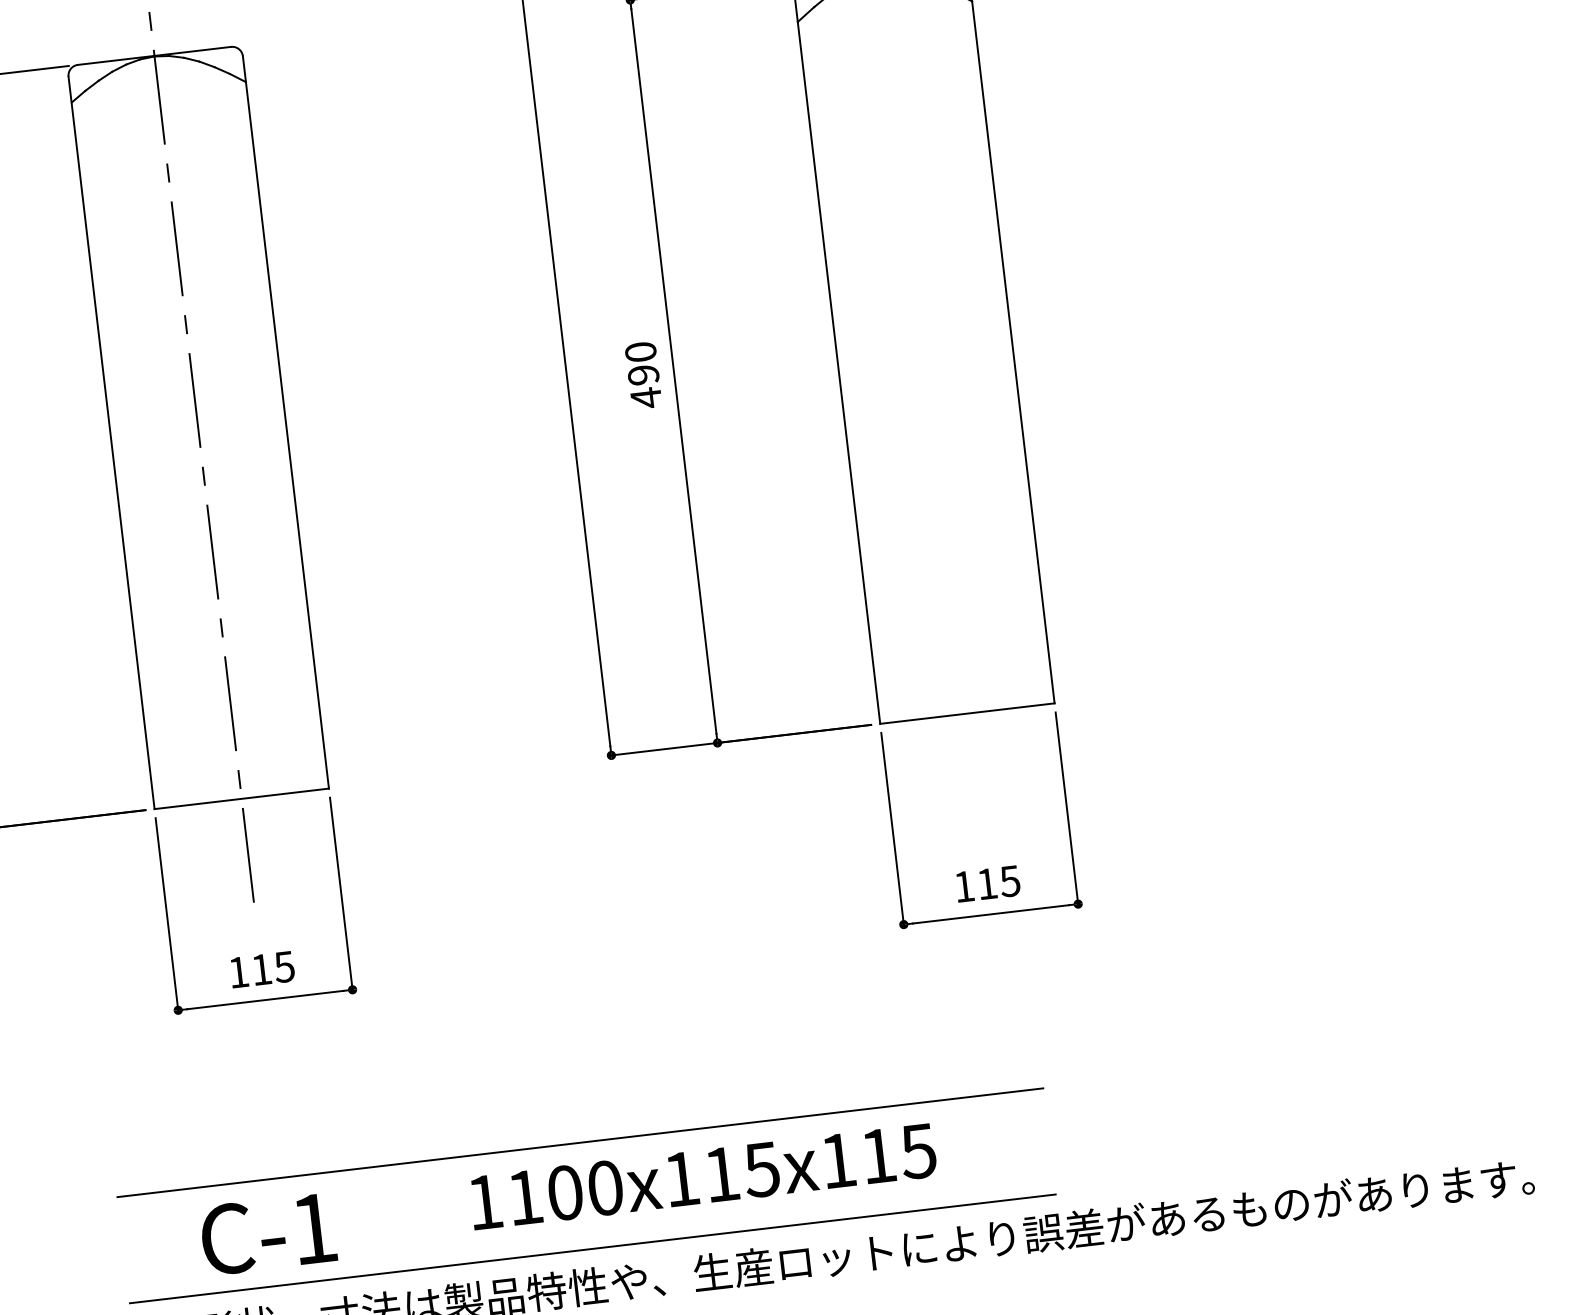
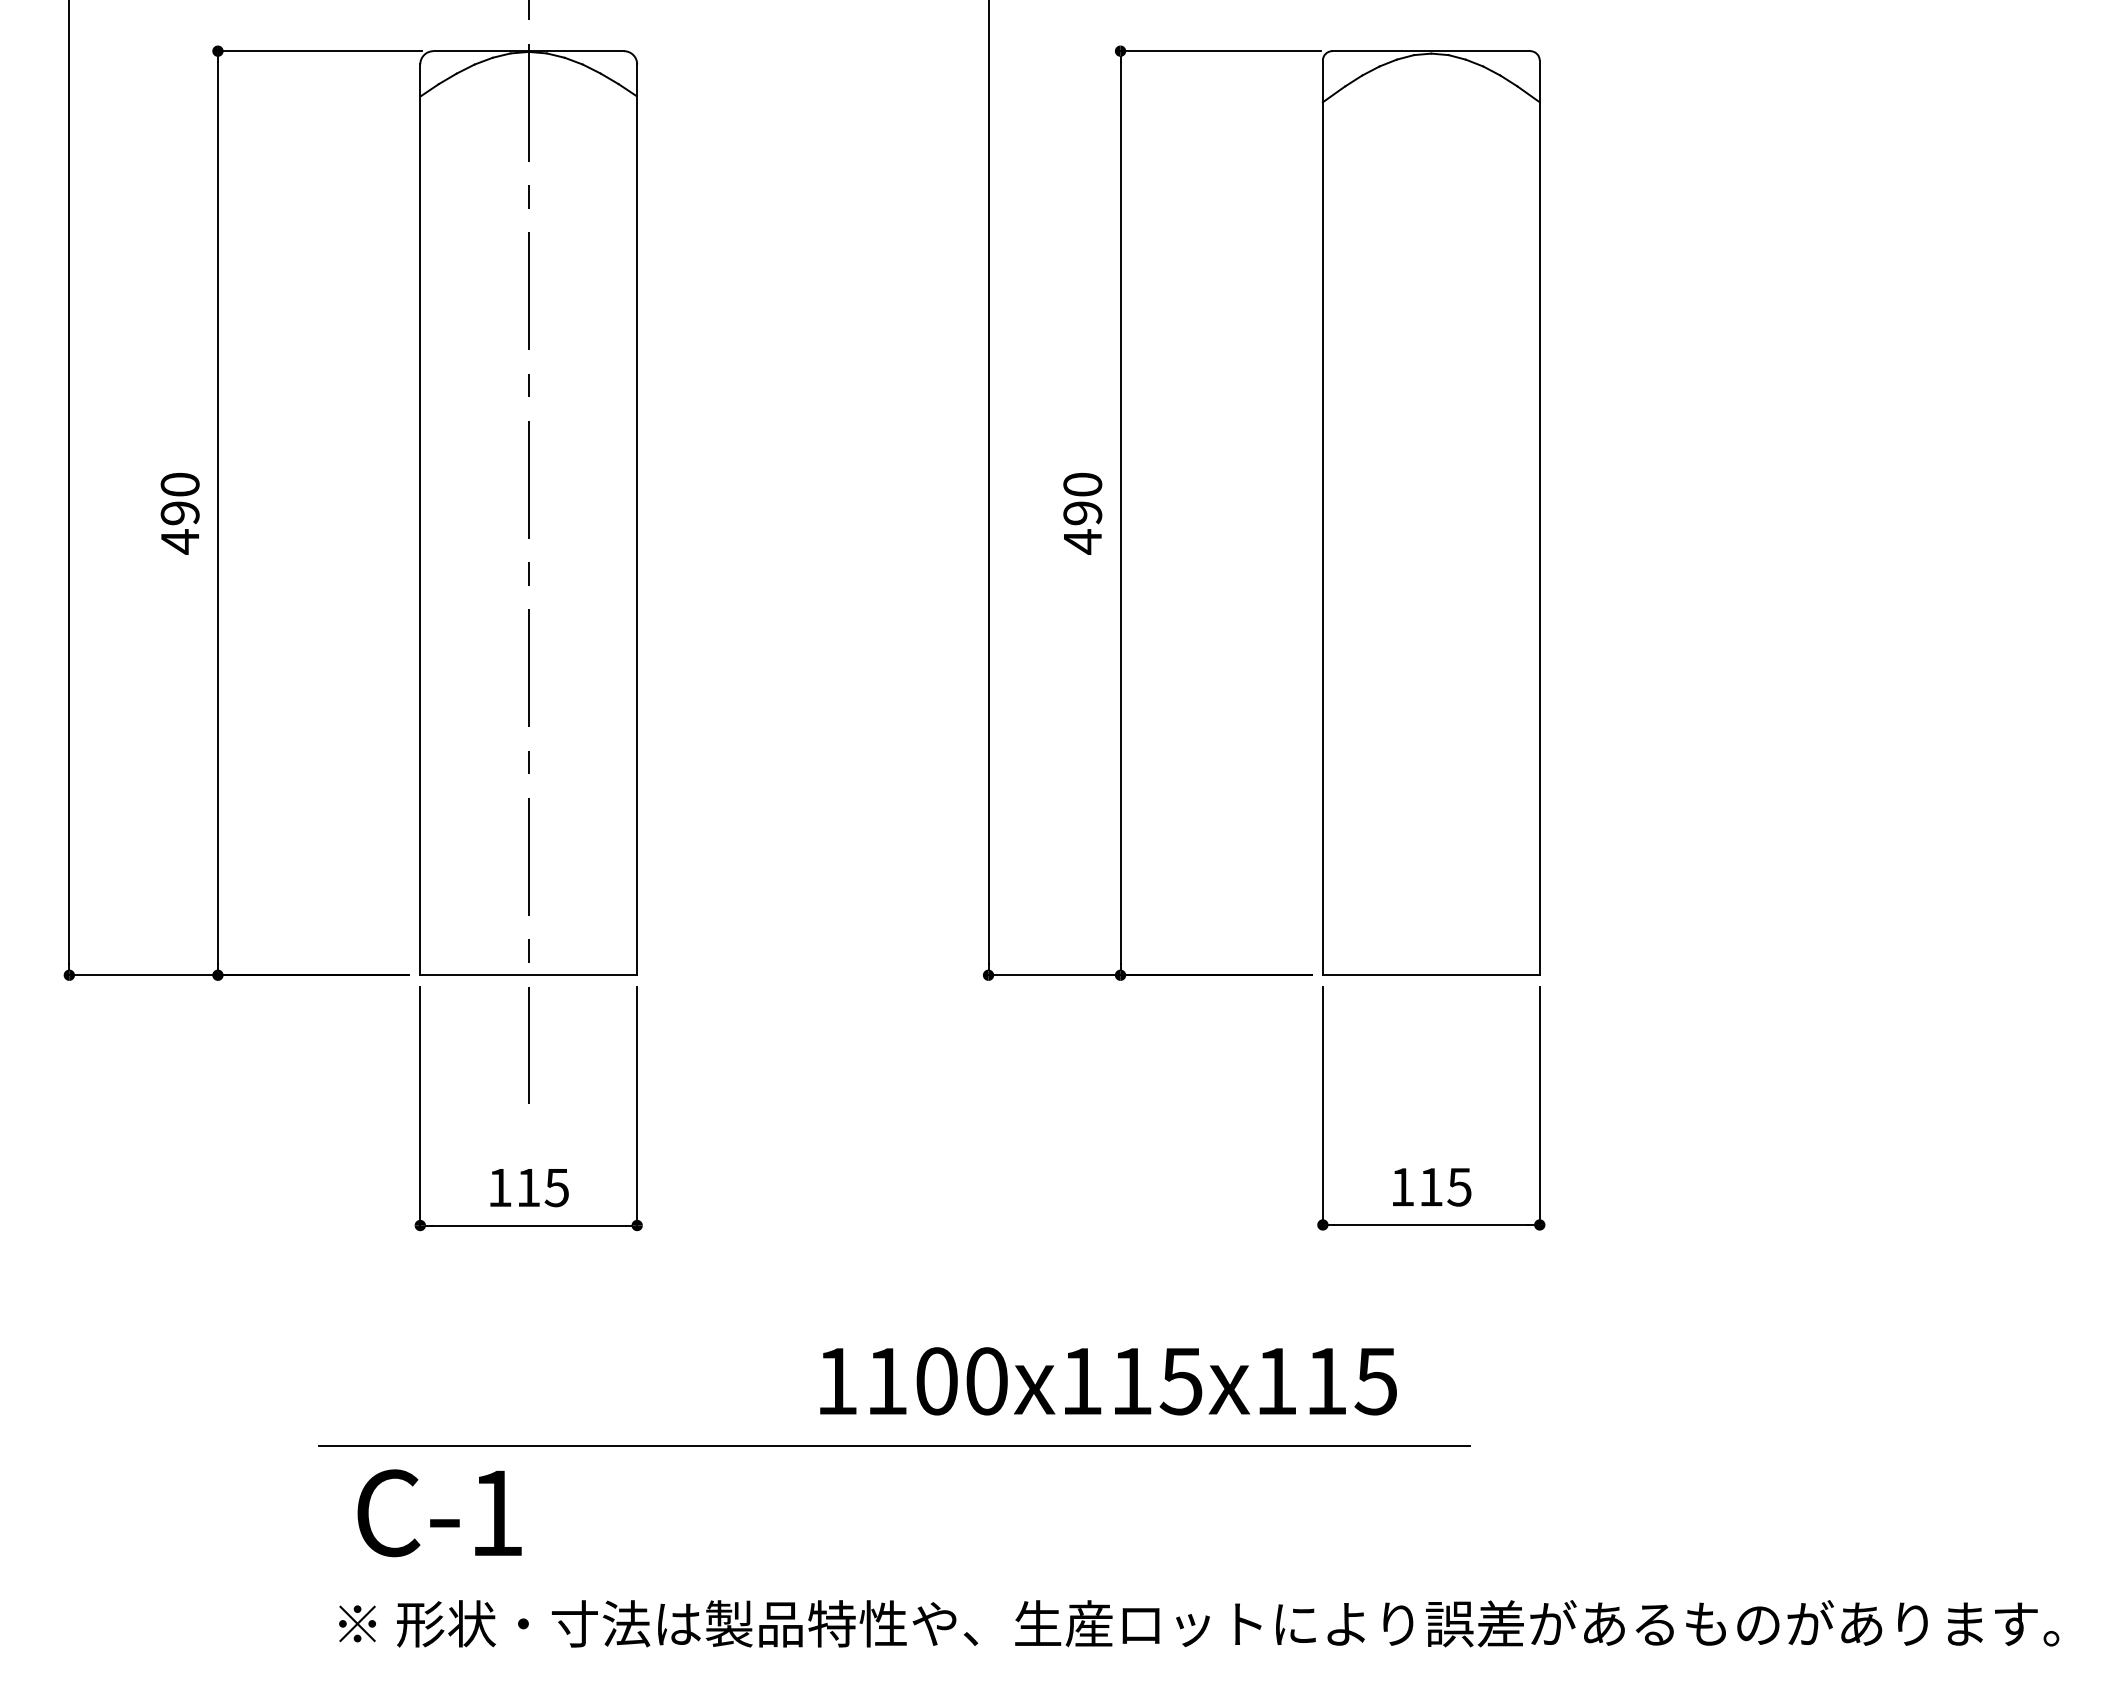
text: (703, 1176) -> (1108, 1381), moved
text: (268, 1234) -> (439, 1513), moved
line: (592, 1248) -> (894, 1577), removed

